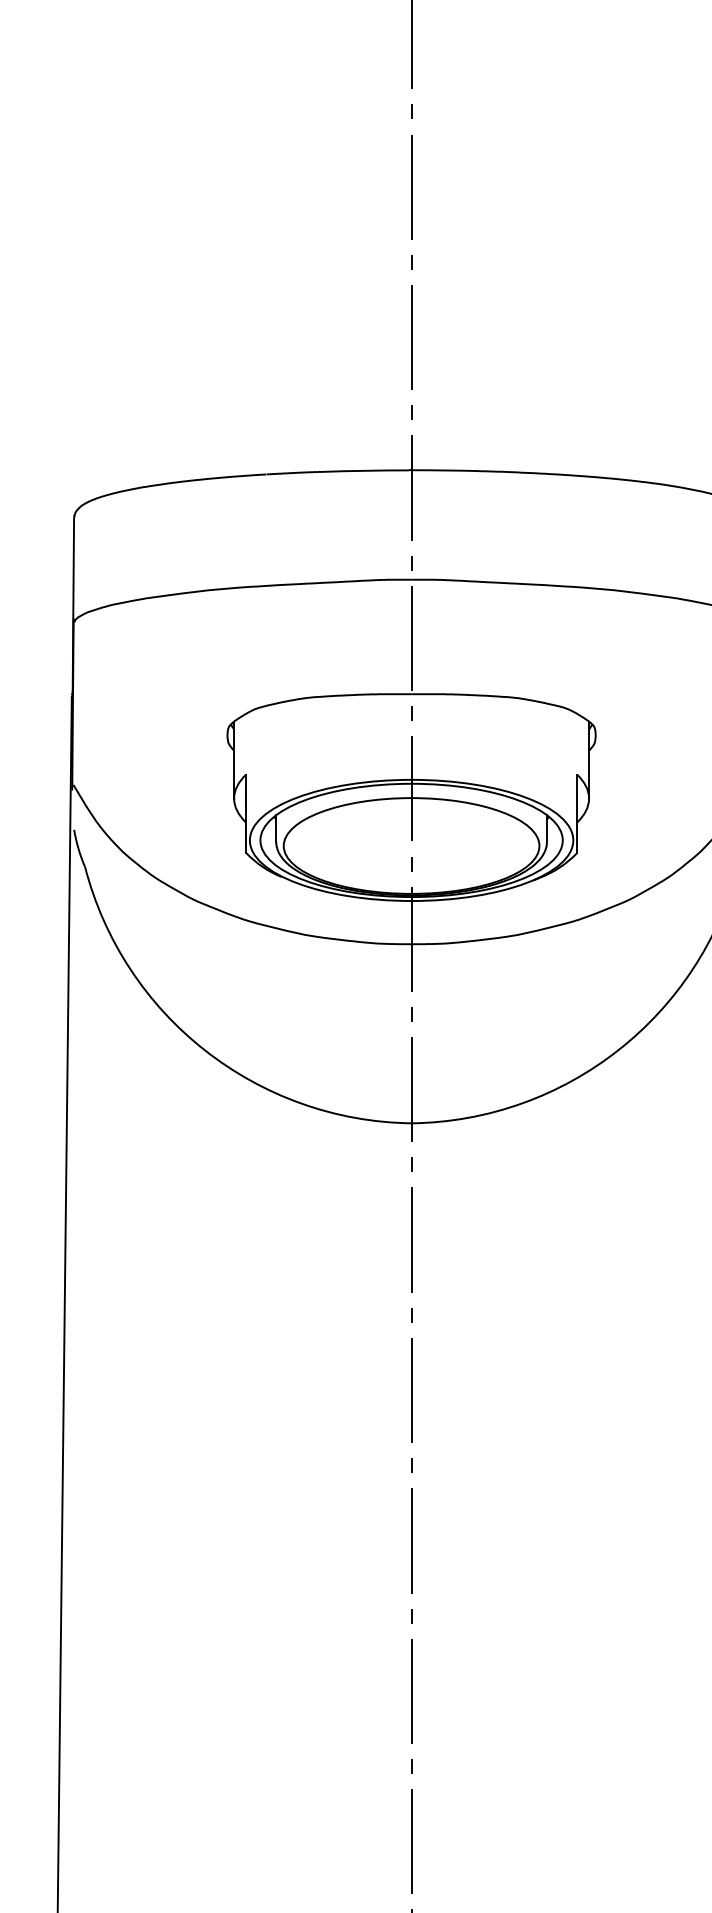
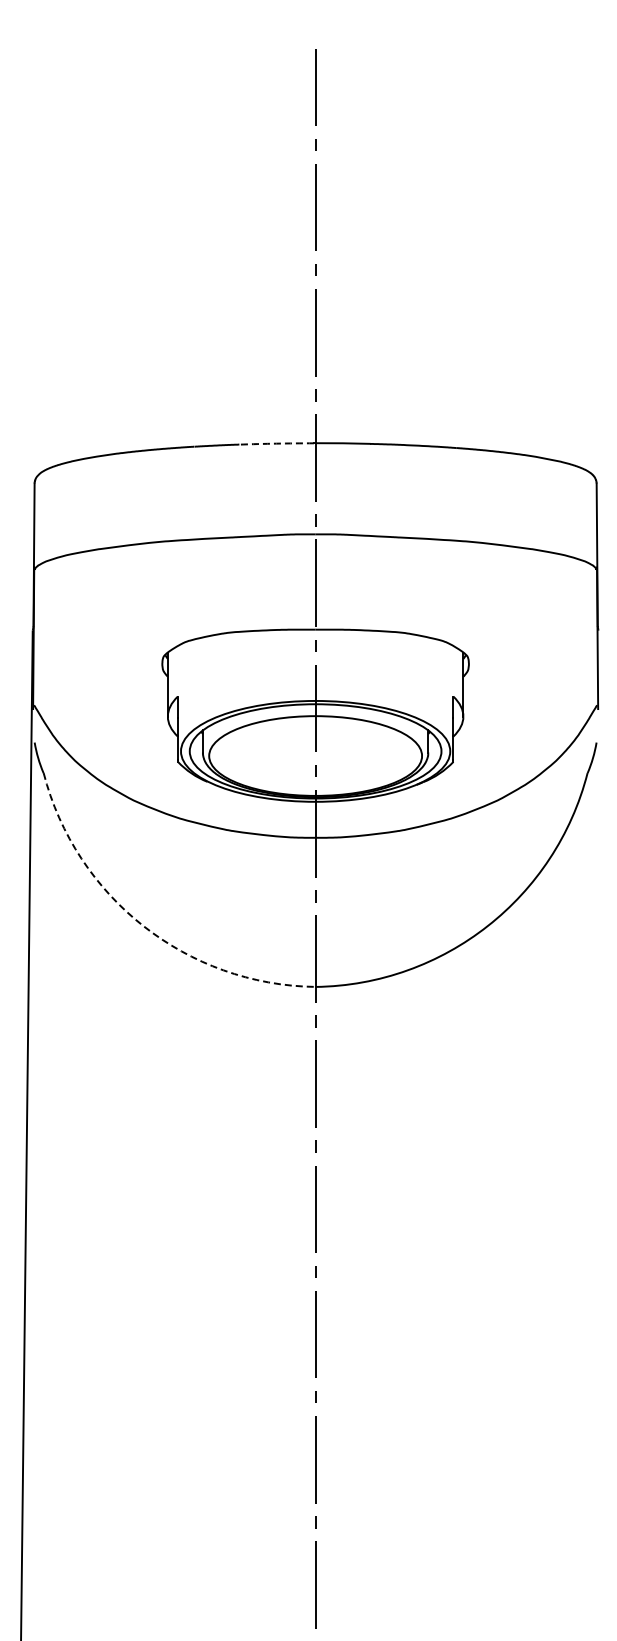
arc: (364, 470) -> (276, 443), solid -> dashed
arc: (204, 1050) -> (143, 926), solid -> dashed

